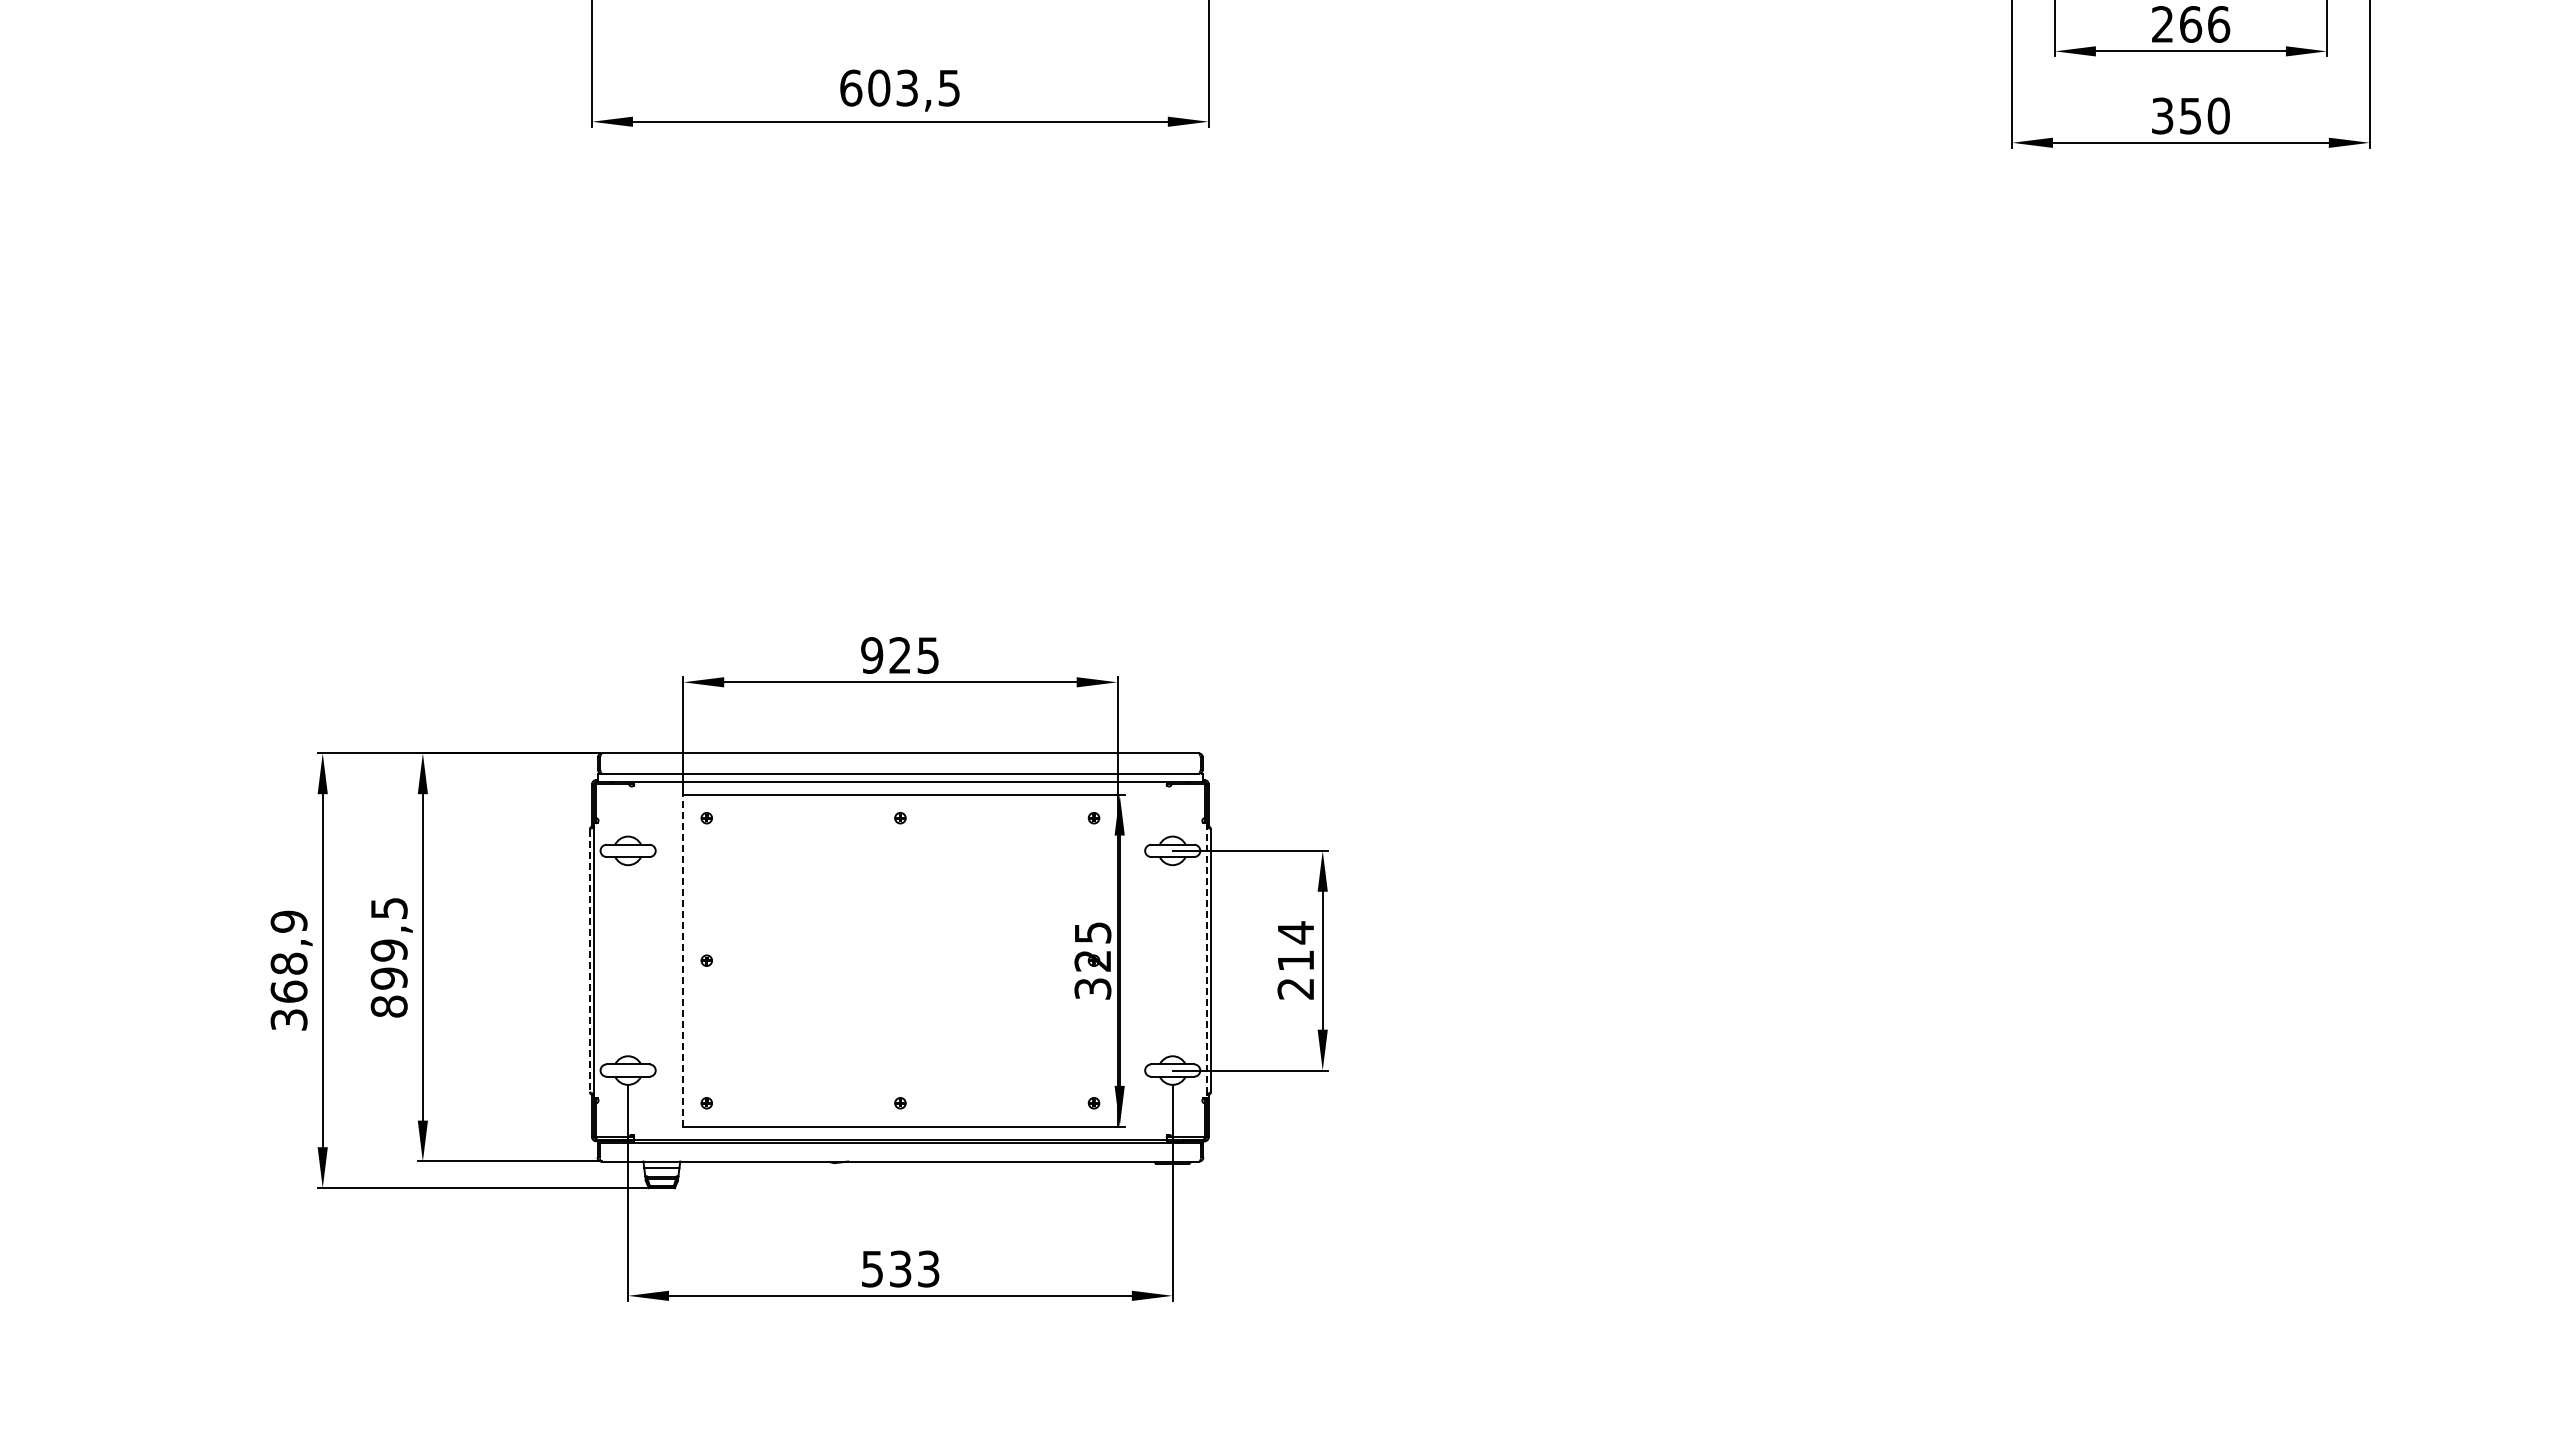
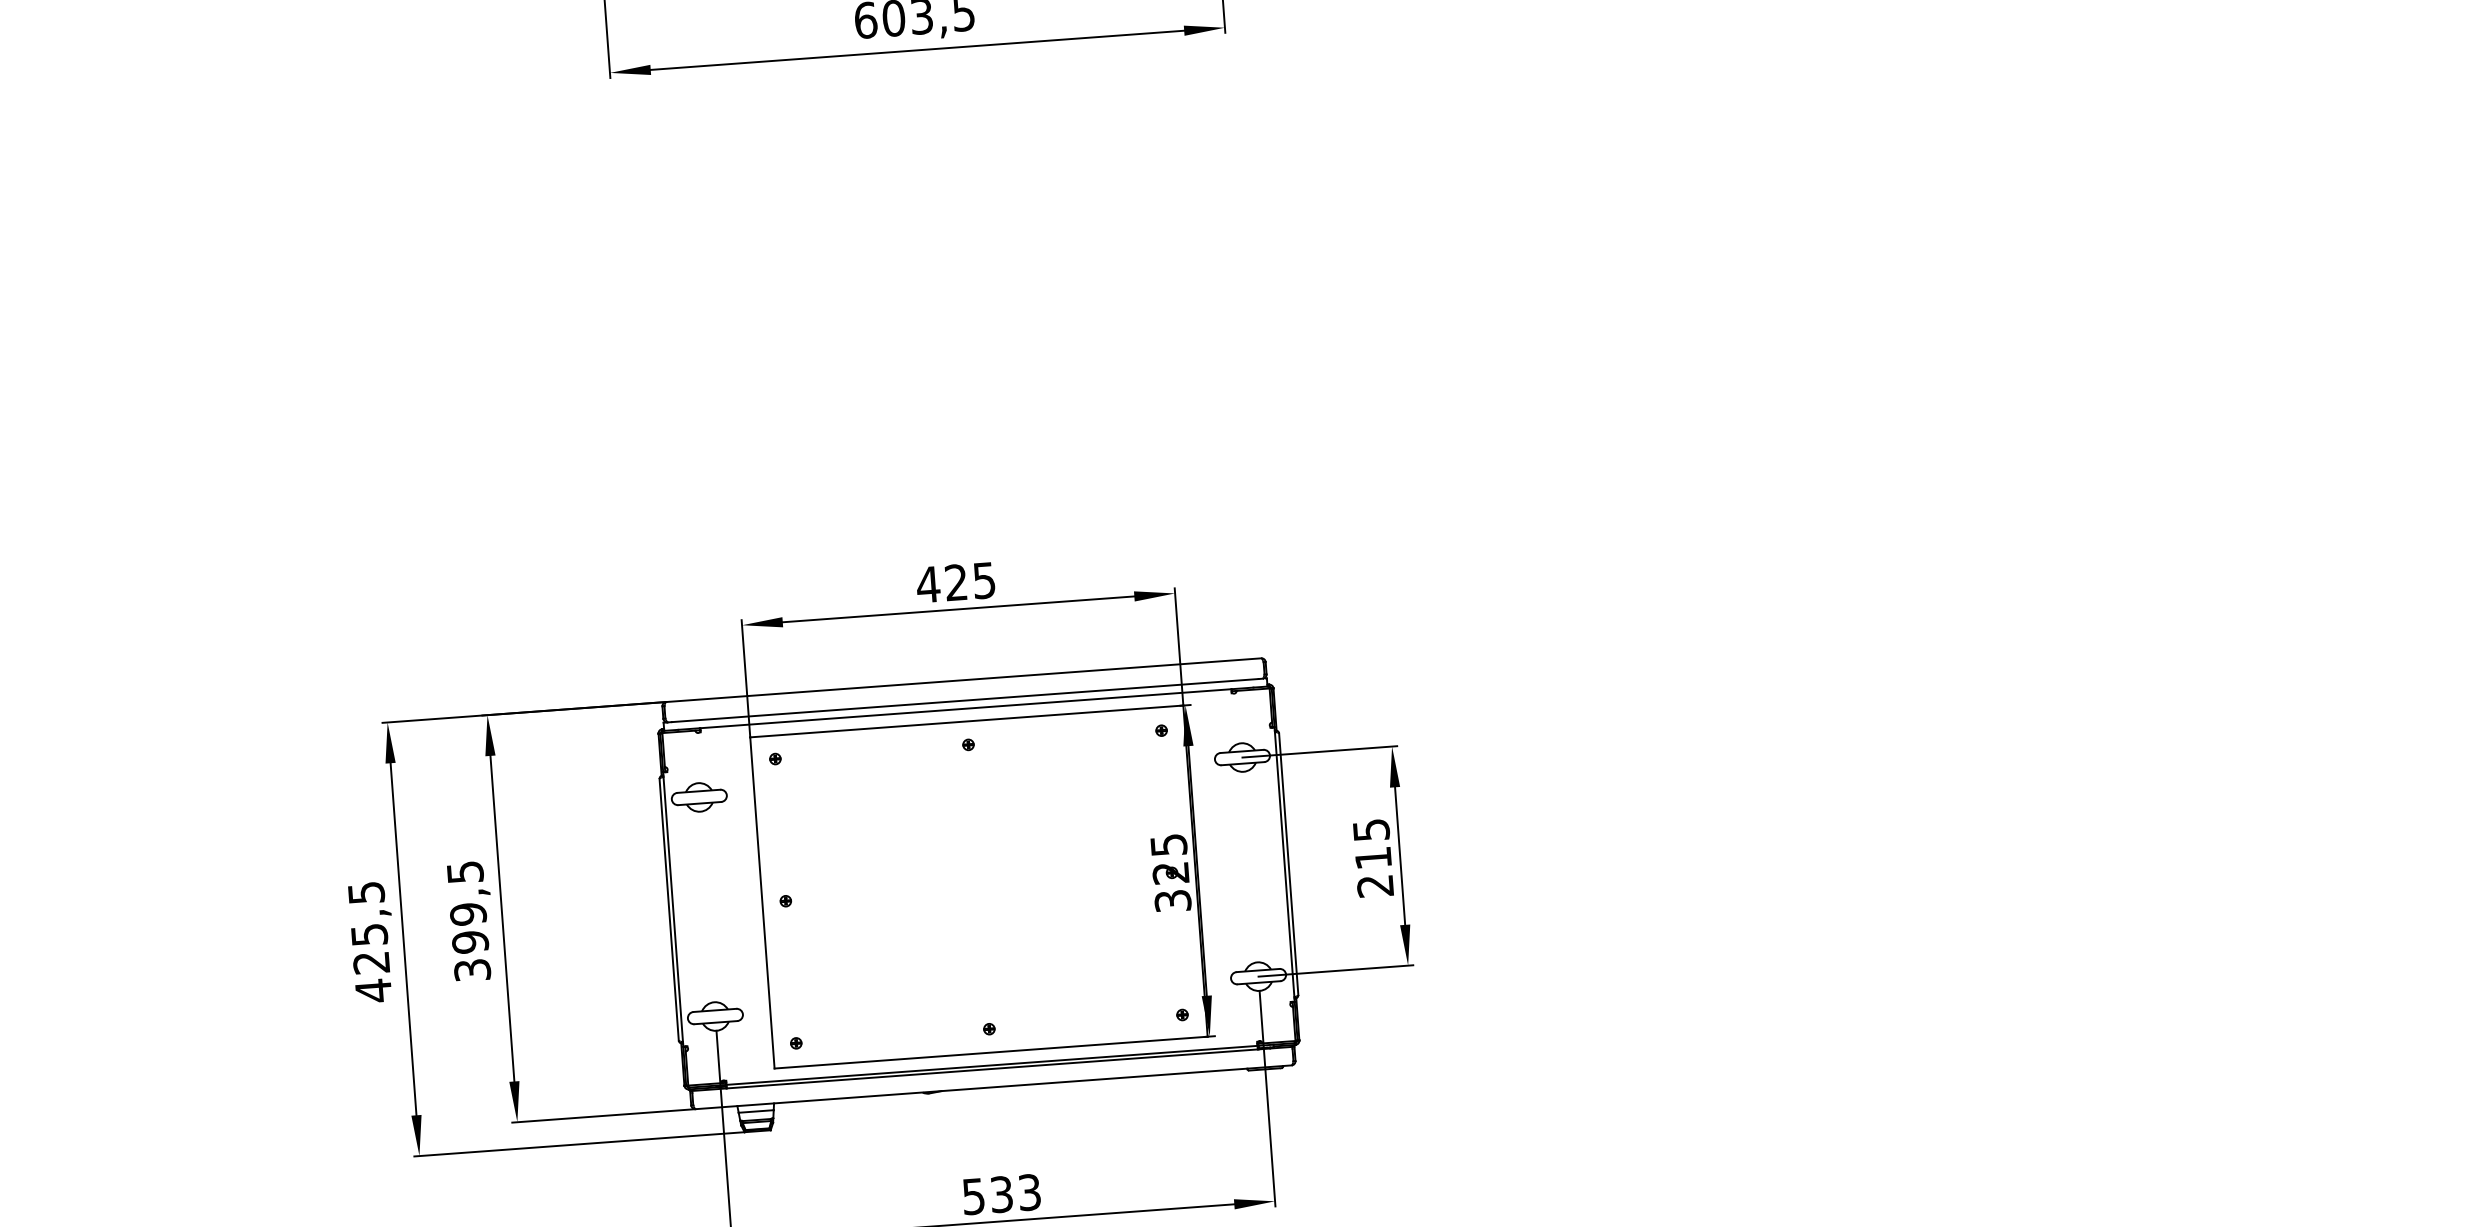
text: (871, 655) -> (927, 584), 925 -> 425
text: (1296, 932) -> (1371, 829), 214 -> 215
line: (683, 960) -> (762, 902), dashed -> solid
line: (589, 961) -> (668, 910), dashed -> solid
line: (1206, 961) -> (1284, 865), dashed -> solid
text: (288, 970) -> (369, 941), 368,9 -> 425,5
text: (388, 1006) -> (471, 970), 899,5 -> 399,5

